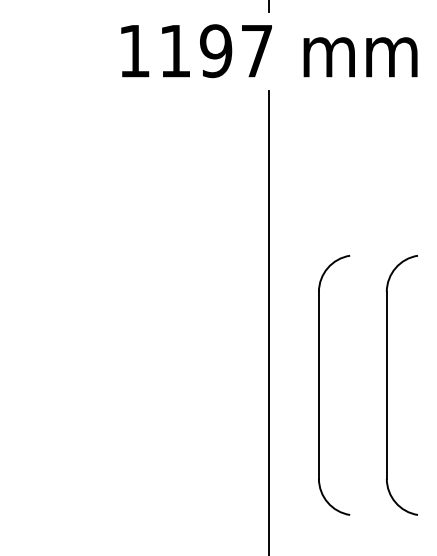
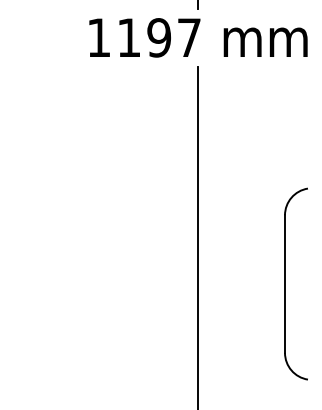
part: (319, 384) -> (235, 283), removed

